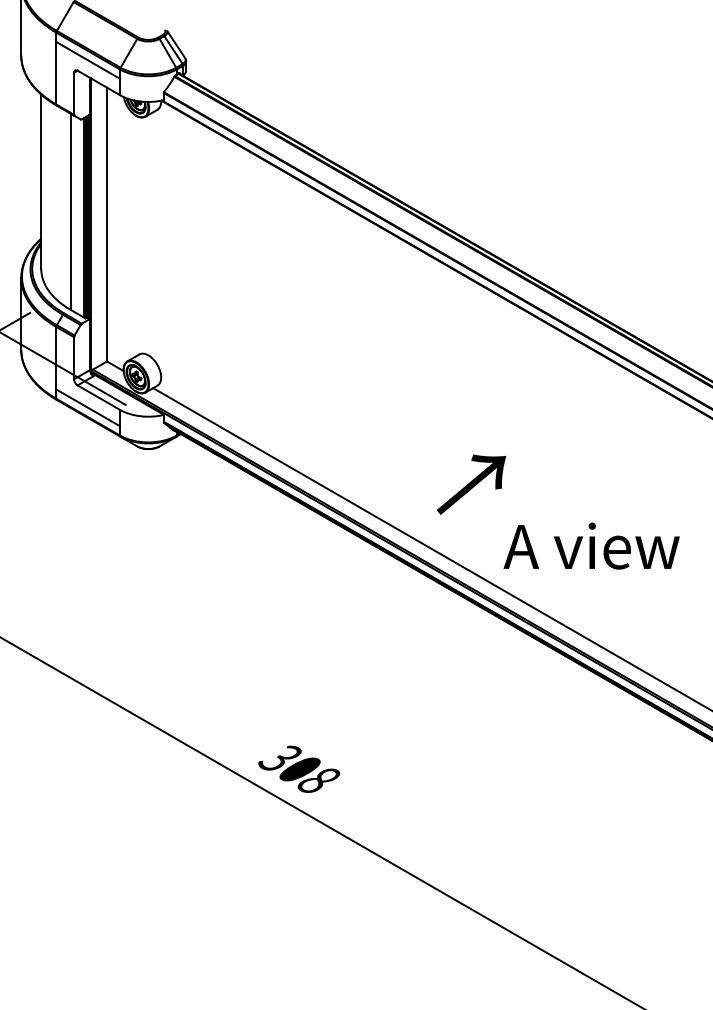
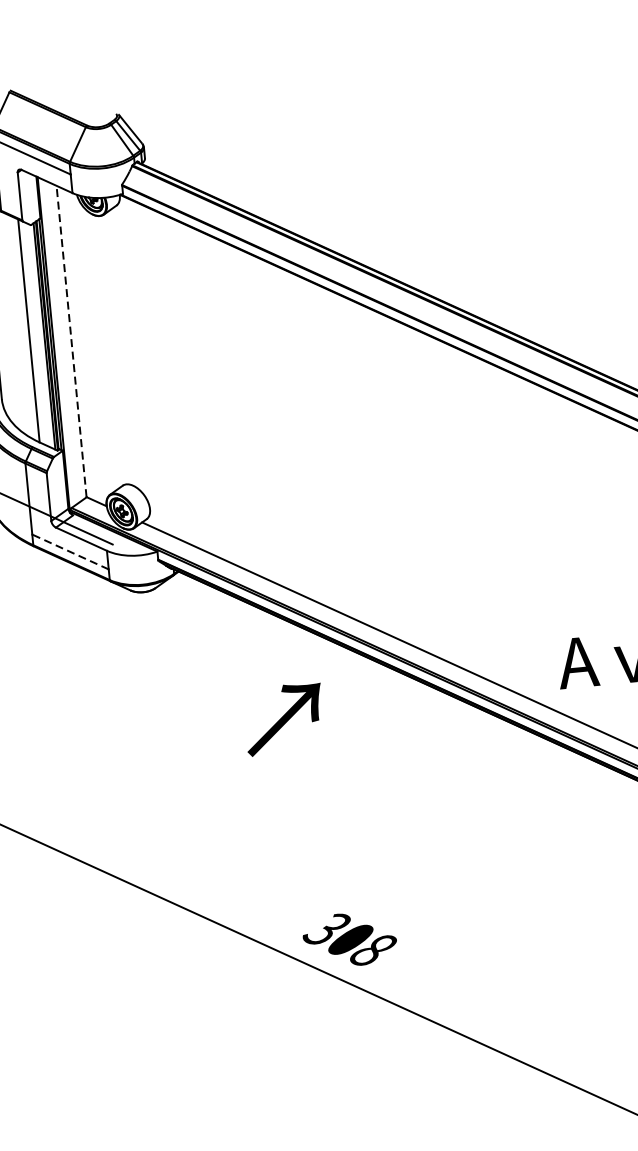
line: (106, 224) -> (71, 341), solid -> dashed
line: (88, 407) -> (70, 551), solid -> dashed
text: (471, 484) -> (284, 719), moved

